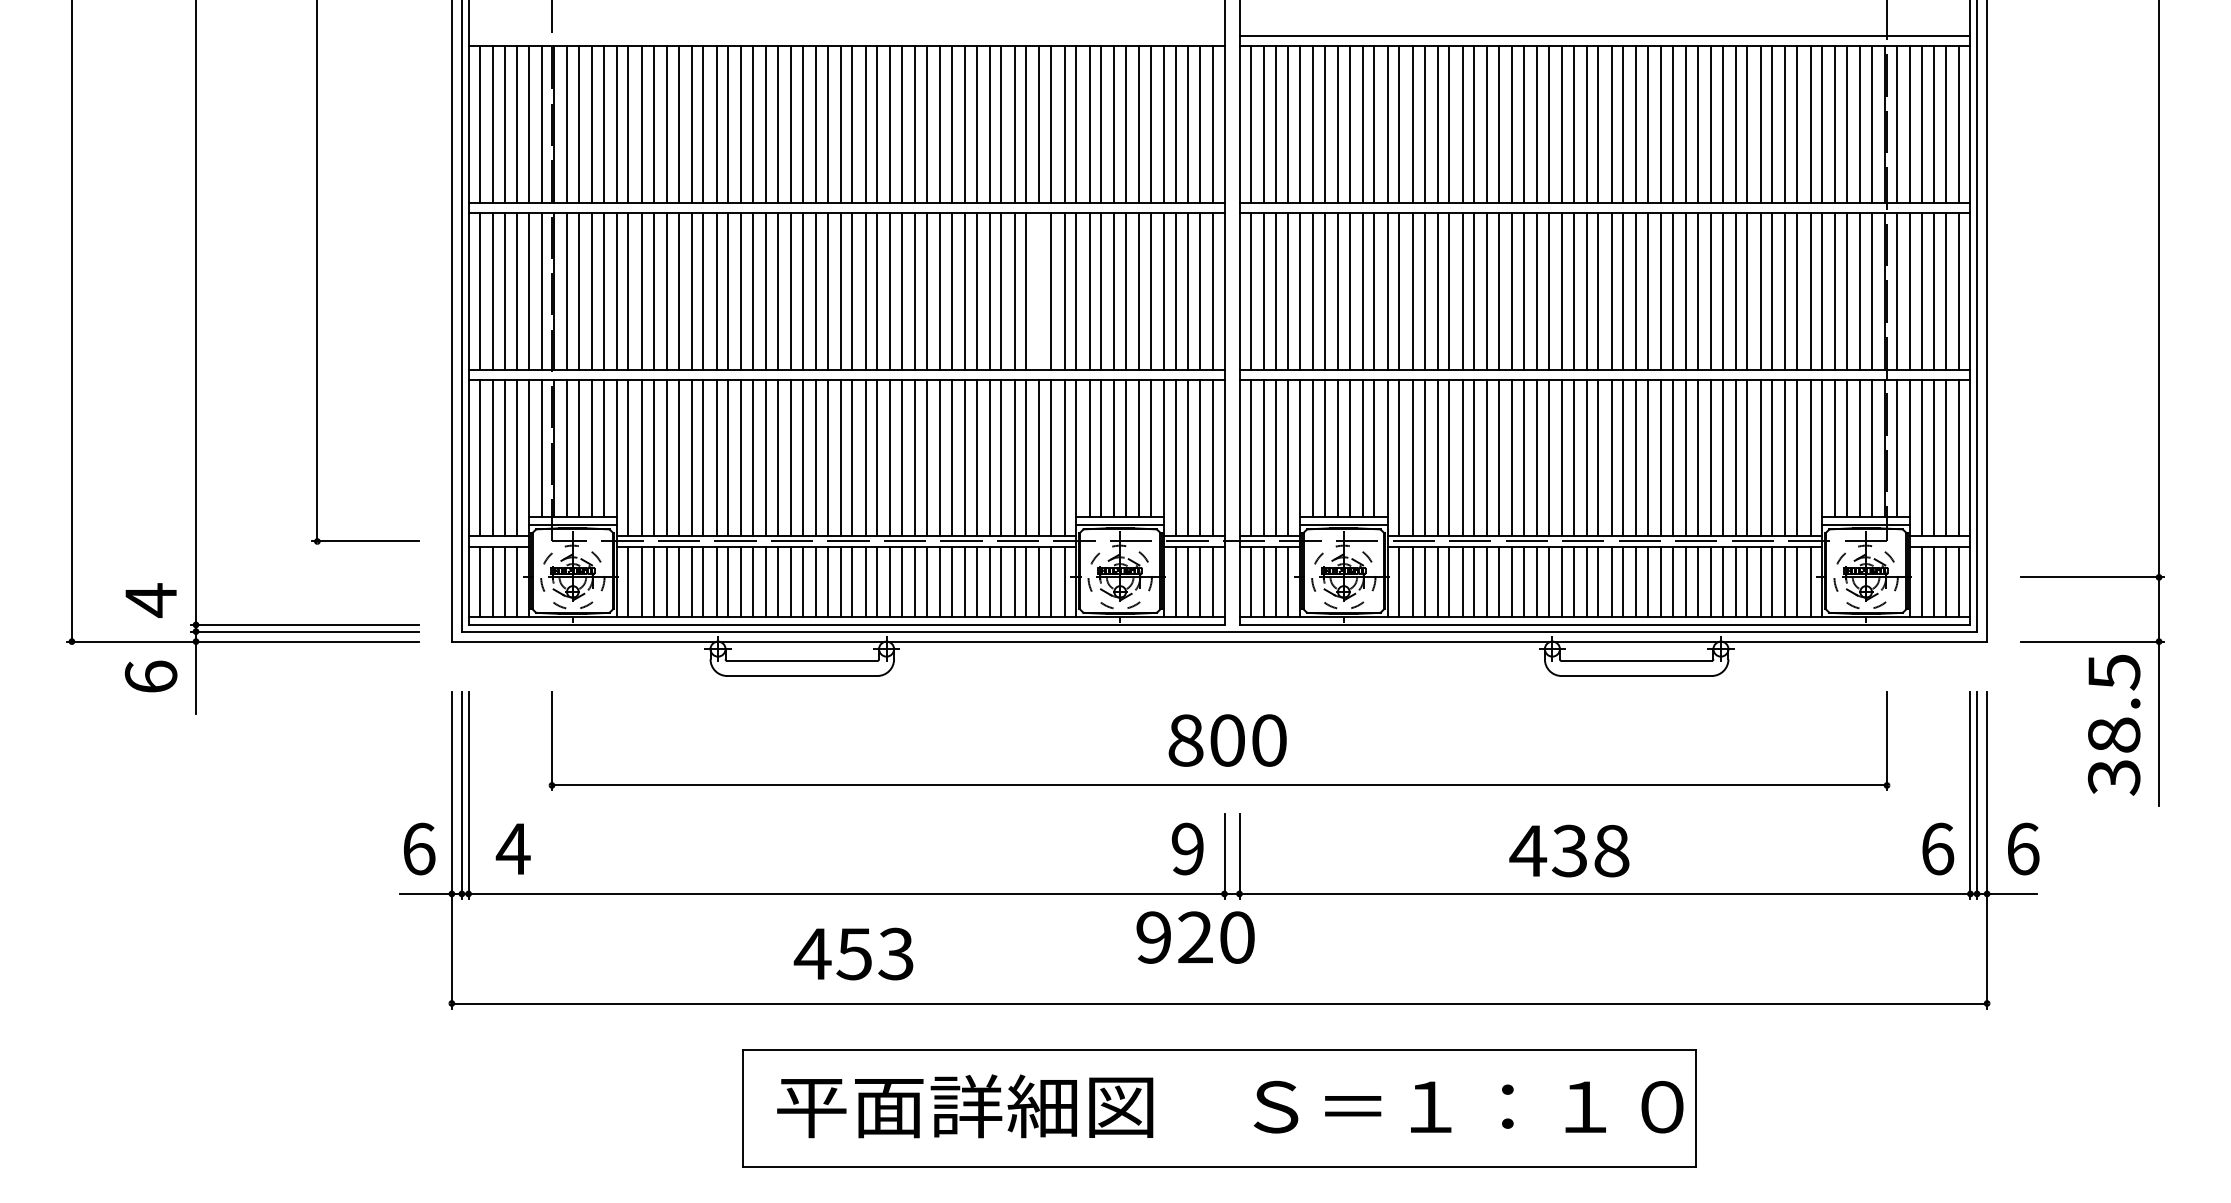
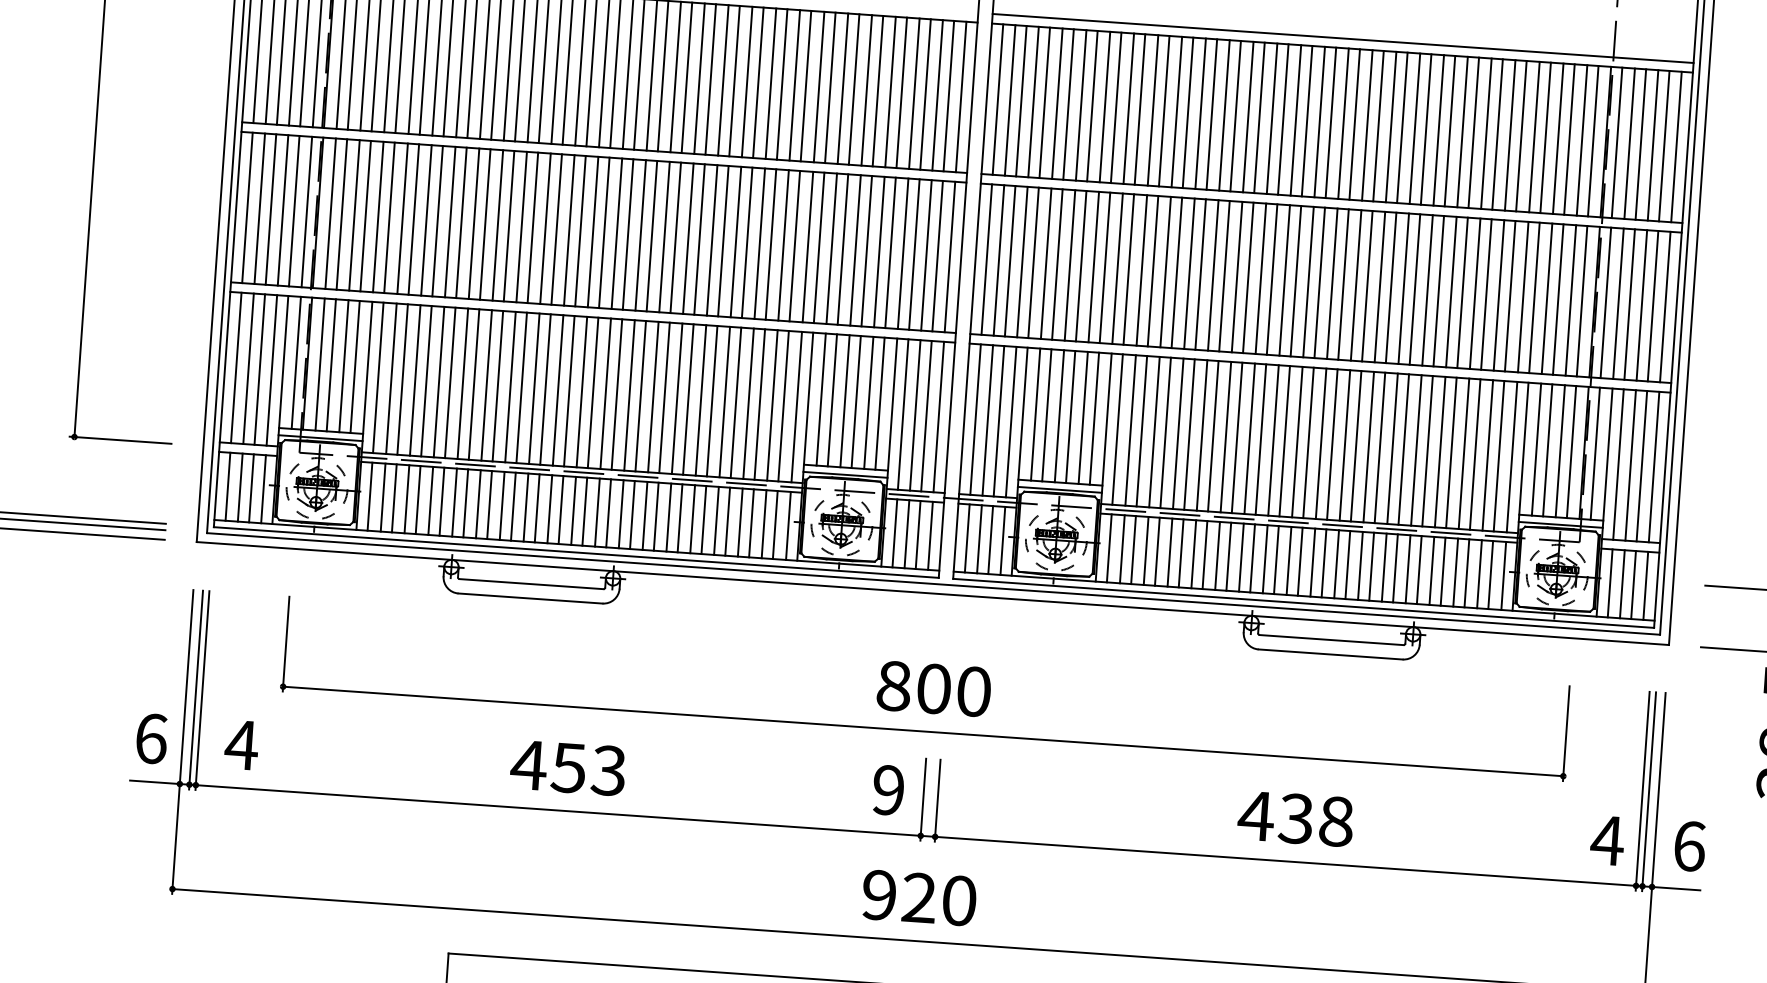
line: (1039, 290) -> (783, 244), added
text: (1937, 848) -> (1607, 840), 6 -> 4
text: (1569, 850) -> (1295, 818), moved
text: (1195, 937) -> (919, 897), moved
text: (853, 953) -> (568, 767), moved

